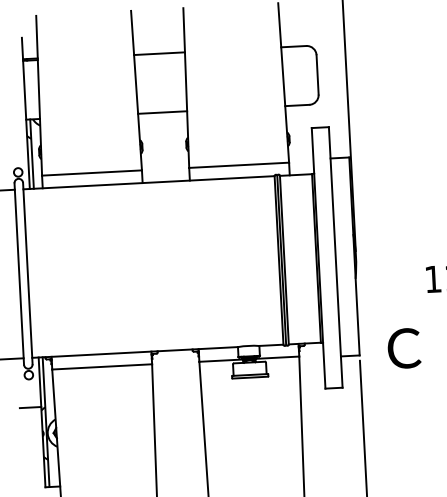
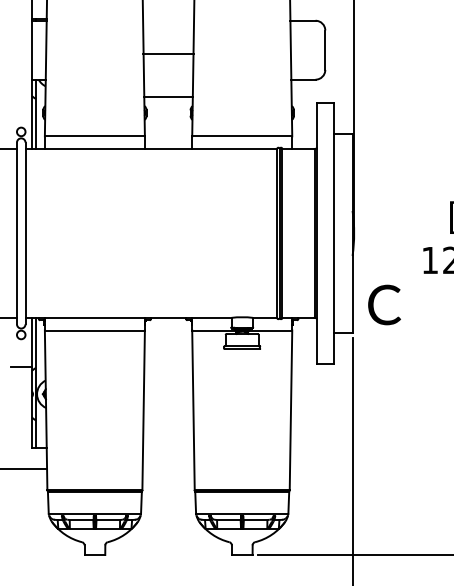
line: (159, 53) -> (168, 53), moved
line: (162, 112) -> (168, 96), moved
text: (404, 348) -> (384, 304), moved

